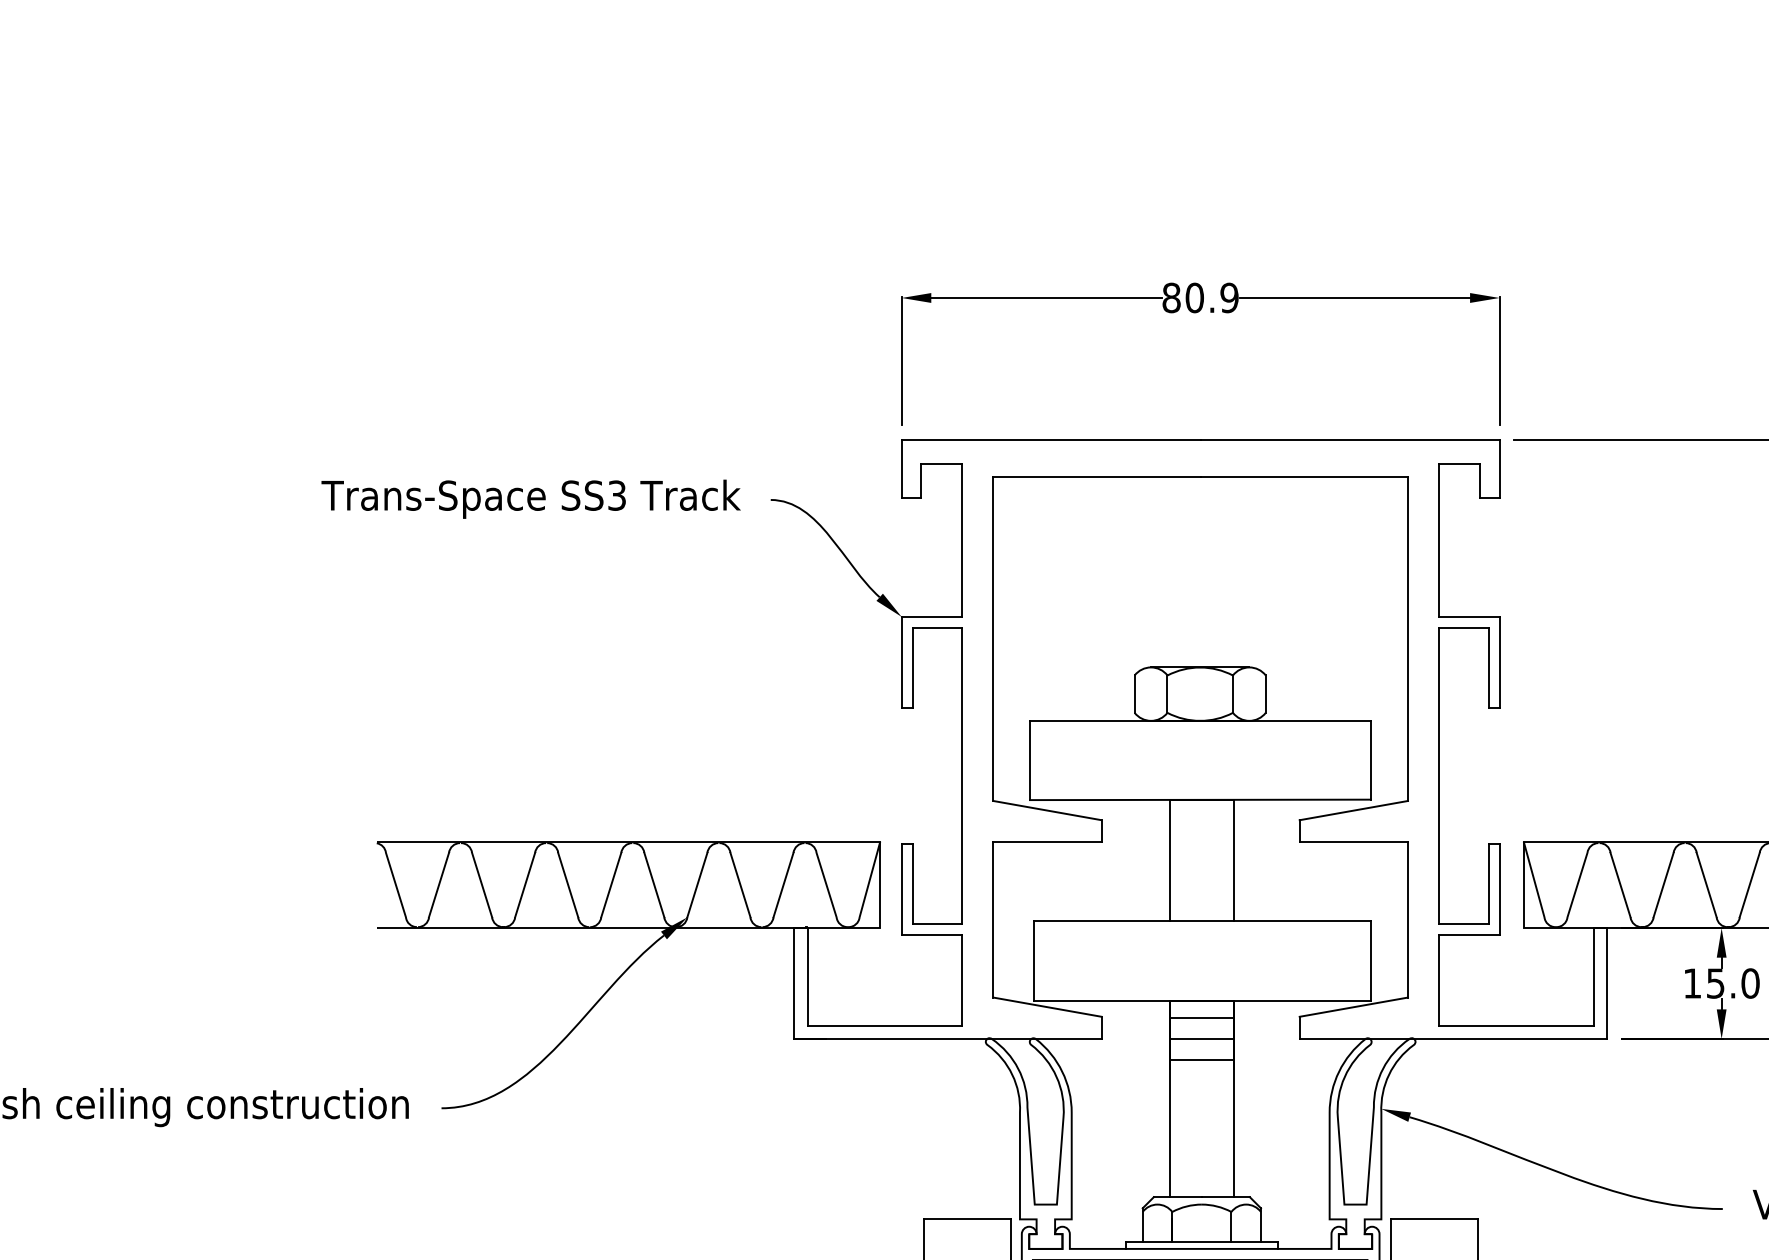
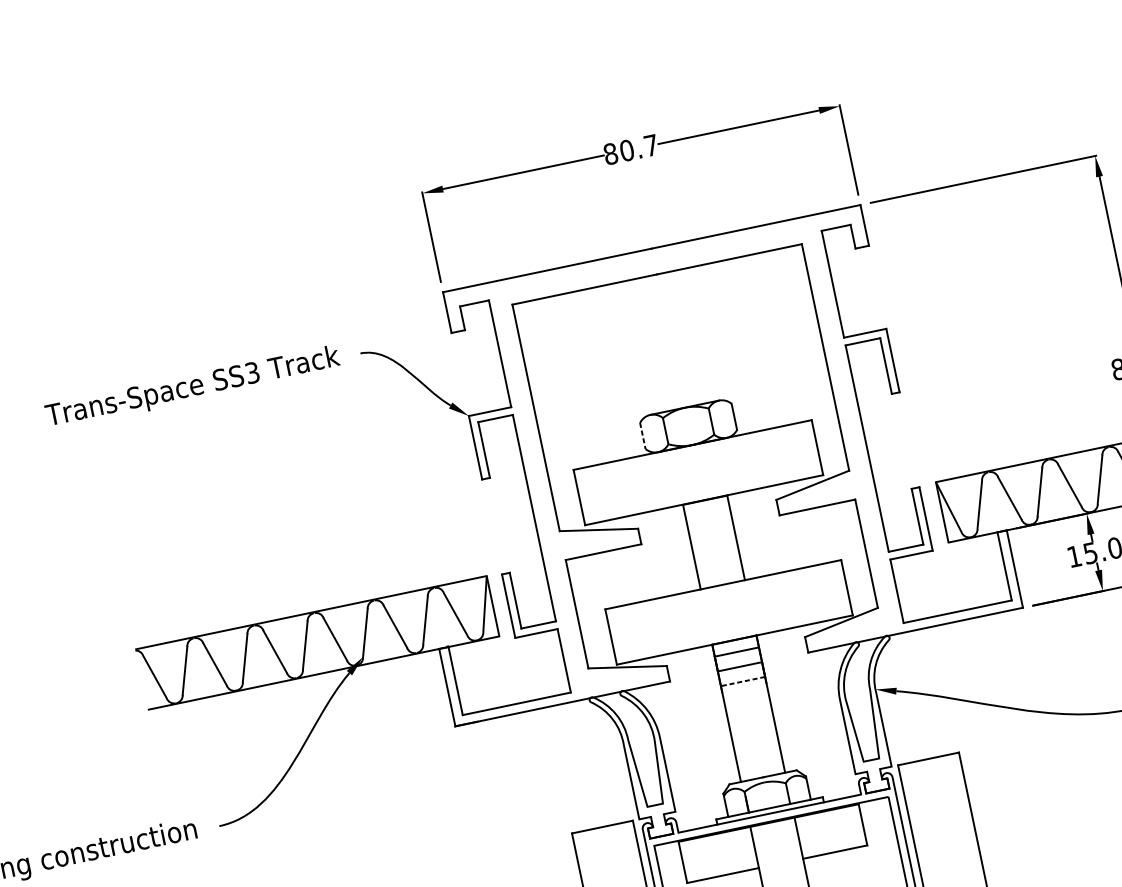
text: (1229, 297) -> (651, 145), 80.9 -> 80.7
line: (1134, 694) -> (642, 436), solid -> dashed
line: (1201, 1059) -> (742, 681), solid -> dashed

